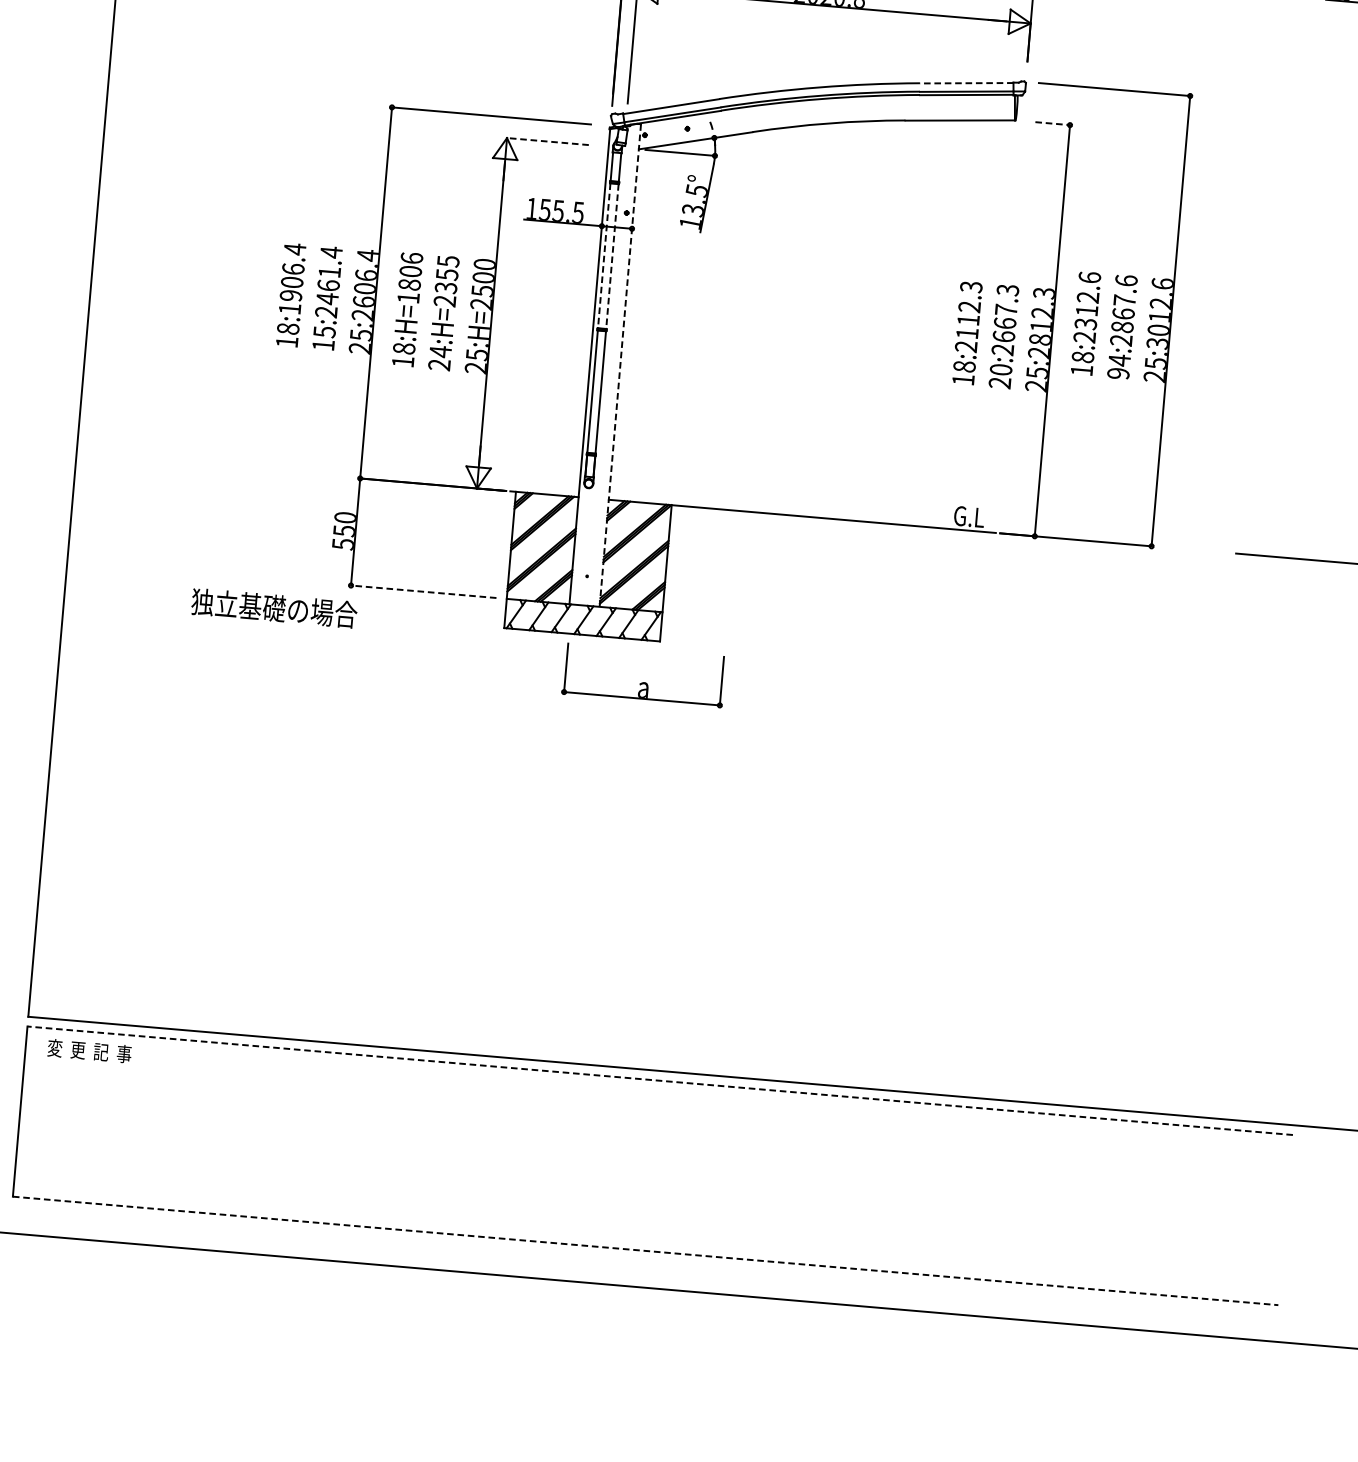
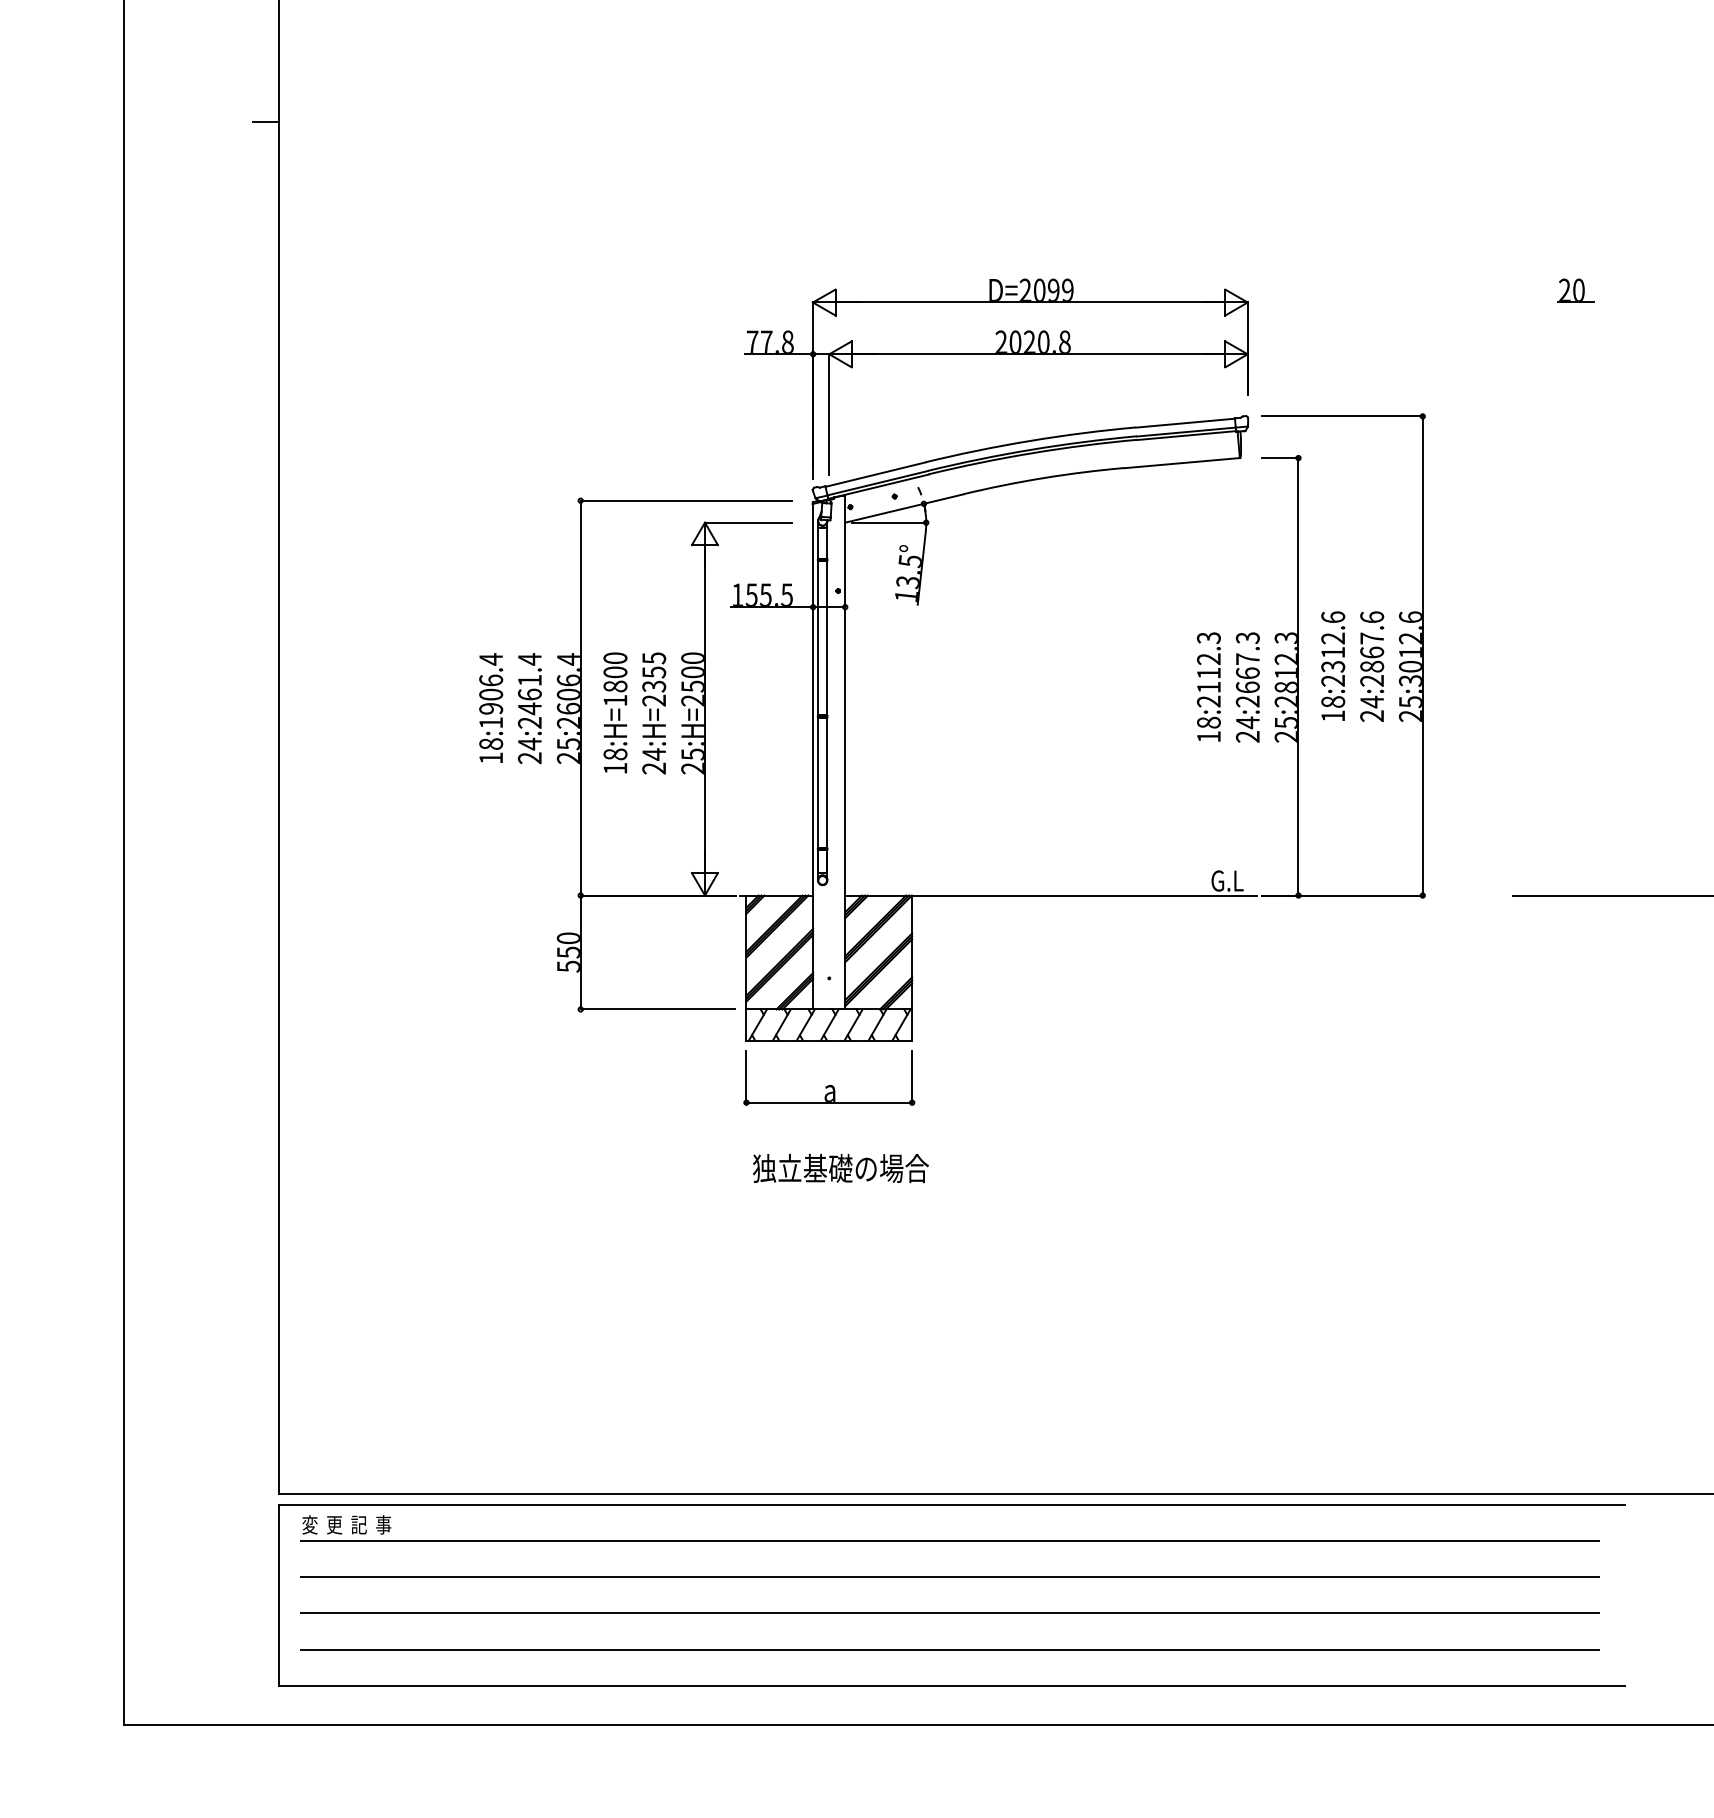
line: (966, 83) -> (1185, 423), dashed -> solid
line: (1053, 124) -> (1280, 458), dashed -> solid
line: (547, 141) -> (748, 522), dashed -> solid
line: (604, 256) -> (818, 638), dashed -> solid
line: (612, 256) -> (827, 638), dashed -> solid
text: (412, 257) -> (615, 657), 18:H=1806 -> 18:H=1800
text: (323, 338) -> (529, 750), 15:2461.4 -> 24:2461.4
line: (620, 365) -> (845, 752), dashed -> solid
text: (1000, 369) -> (1247, 722), 20:2667.3 -> 24:2667.3
text: (1118, 373) -> (1372, 715), 94:2867.6 -> 24:2867.6
line: (423, 591) -> (657, 1009), dashed -> solid
text: (274, 608) -> (840, 1168), moved
part: (644, 681) -> (830, 1084), moved
line: (659, 1080) -> (951, 1504), dashed -> solid
line: (654, 1114) -> (949, 1540), added
line: (651, 1149) -> (949, 1577), added
line: (648, 1182) -> (949, 1613), added
line: (646, 1216) -> (949, 1649), added
line: (645, 1250) -> (952, 1685), dashed -> solid

